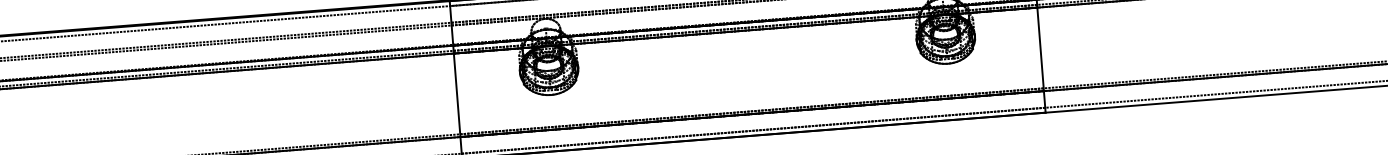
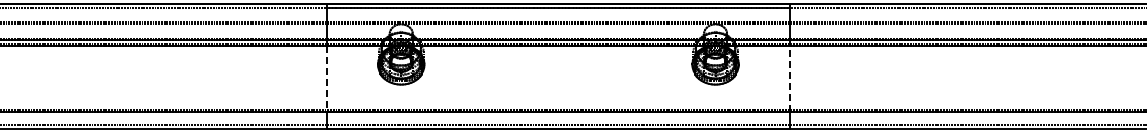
line: (1040, 48) -> (789, 78), solid -> dashed
line: (457, 95) -> (327, 79), solid -> dashed

